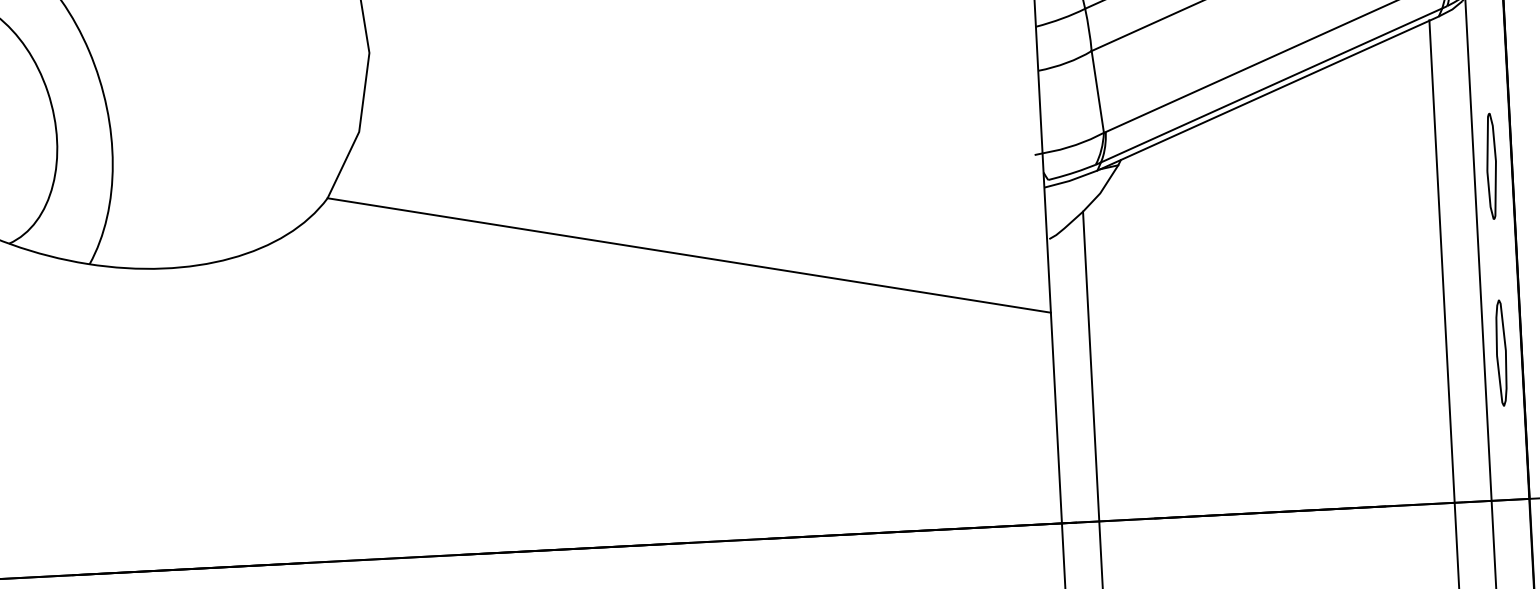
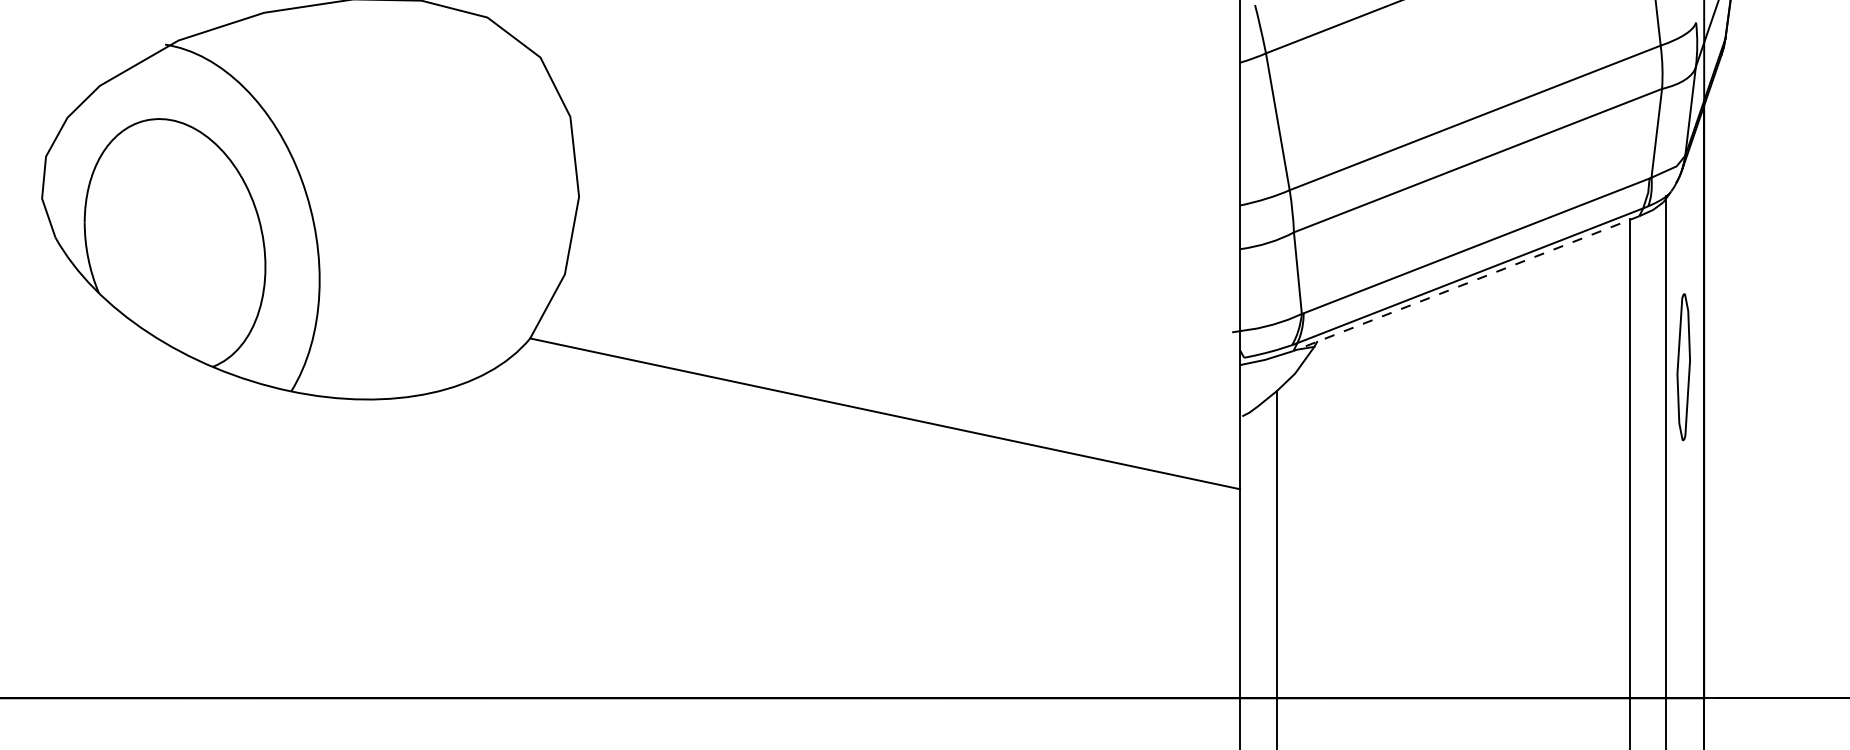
line: (1268, 93) -> (1466, 283), solid -> dashed
part: (1491, 166) -> (1683, 367), size x1.4
part: (1501, 353) -> (1683, 552), removed

